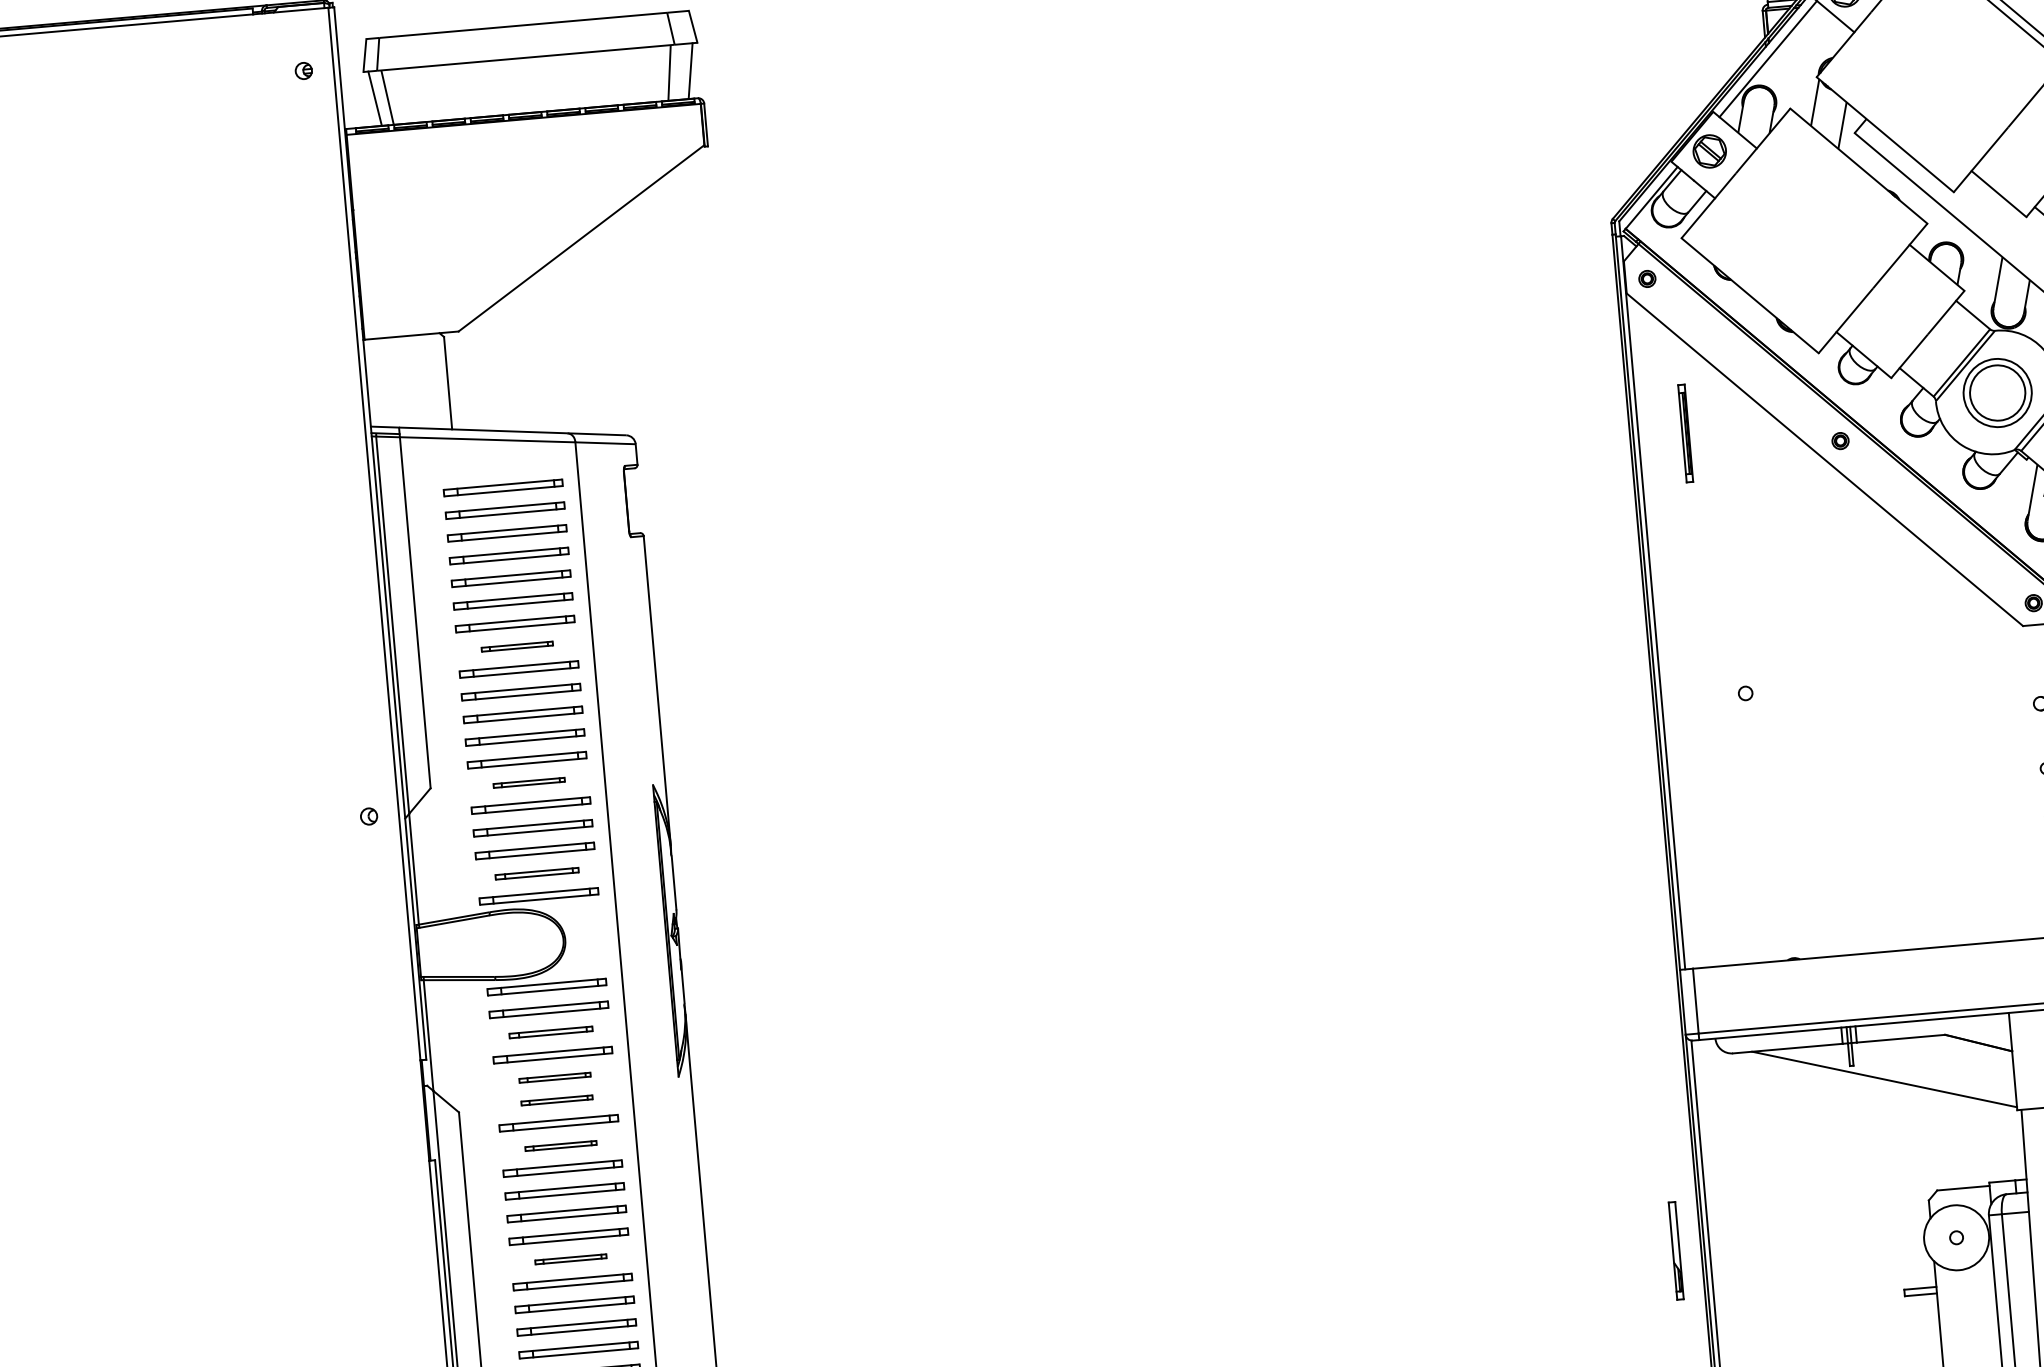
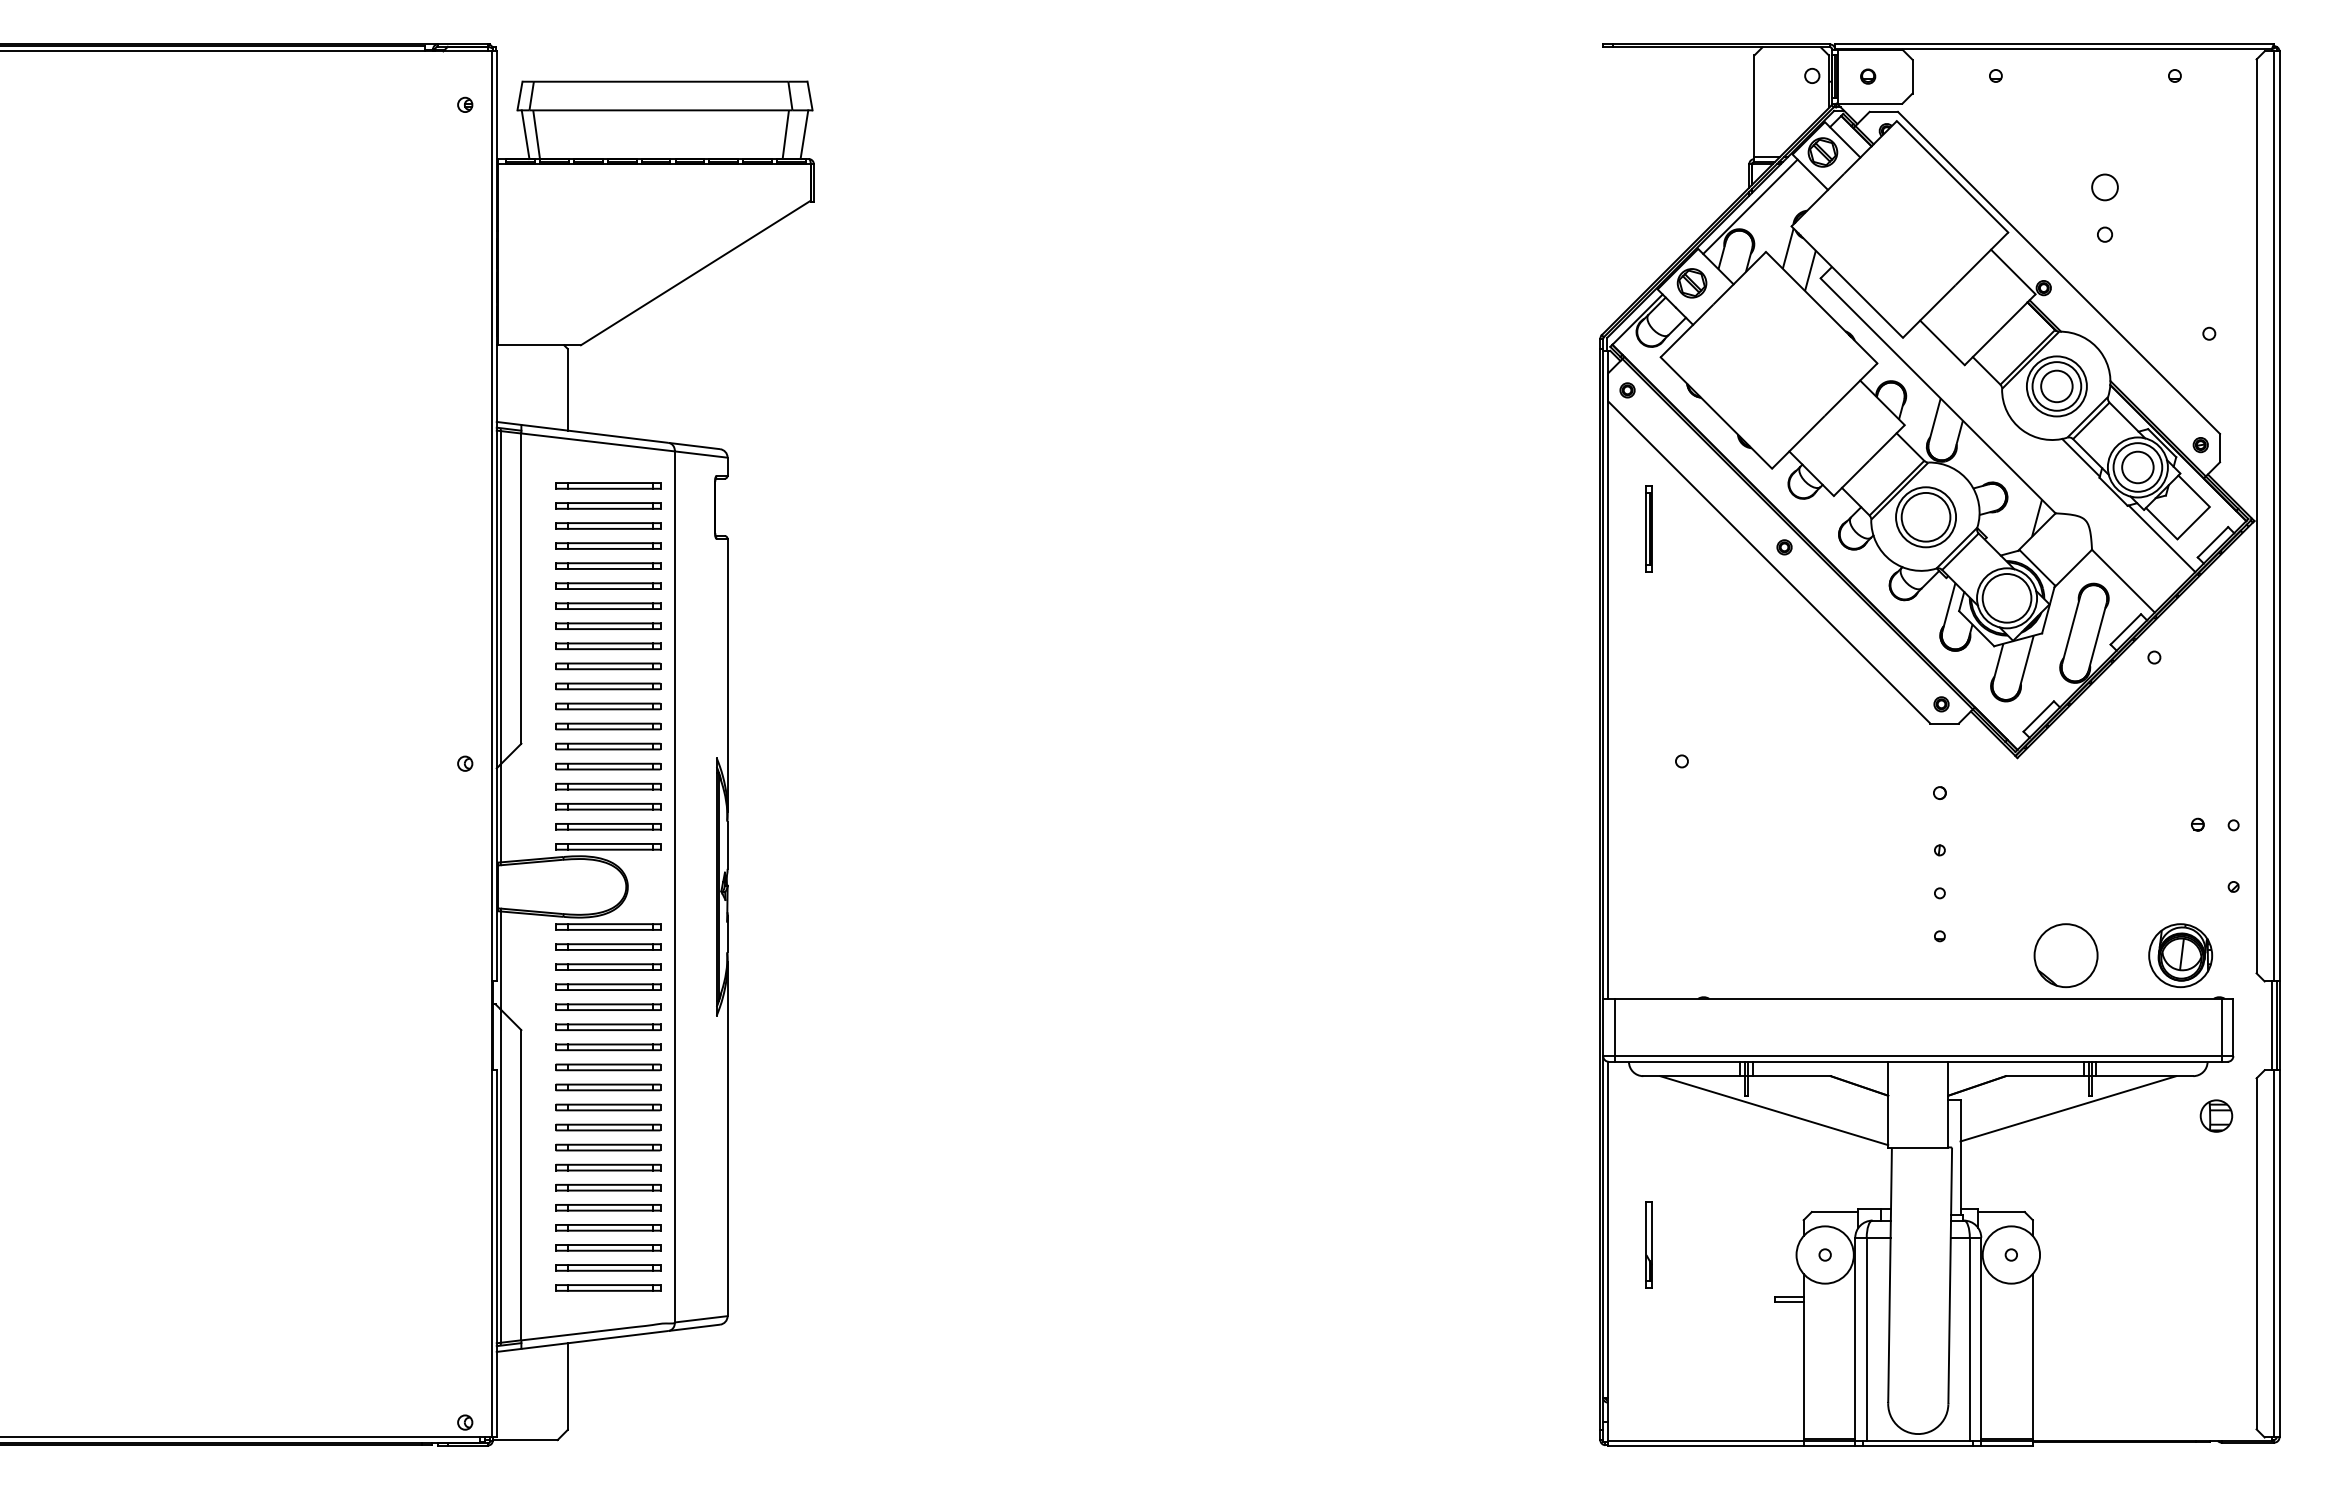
part: (517, 645) -> (608, 625), size x1.67
part: (529, 782) -> (608, 746), size x1.67
part: (537, 873) -> (608, 826), size x1.43
part: (551, 1031) -> (608, 966), size x1.43
part: (555, 1077) -> (608, 1006), size x1.67
part: (557, 1099) -> (608, 1026), size x1.67
part: (561, 1146) -> (608, 1067), size x1.67
part: (1675, 1250) -> (1648, 1244), moved
part: (571, 1259) -> (608, 1167), size x1.67

